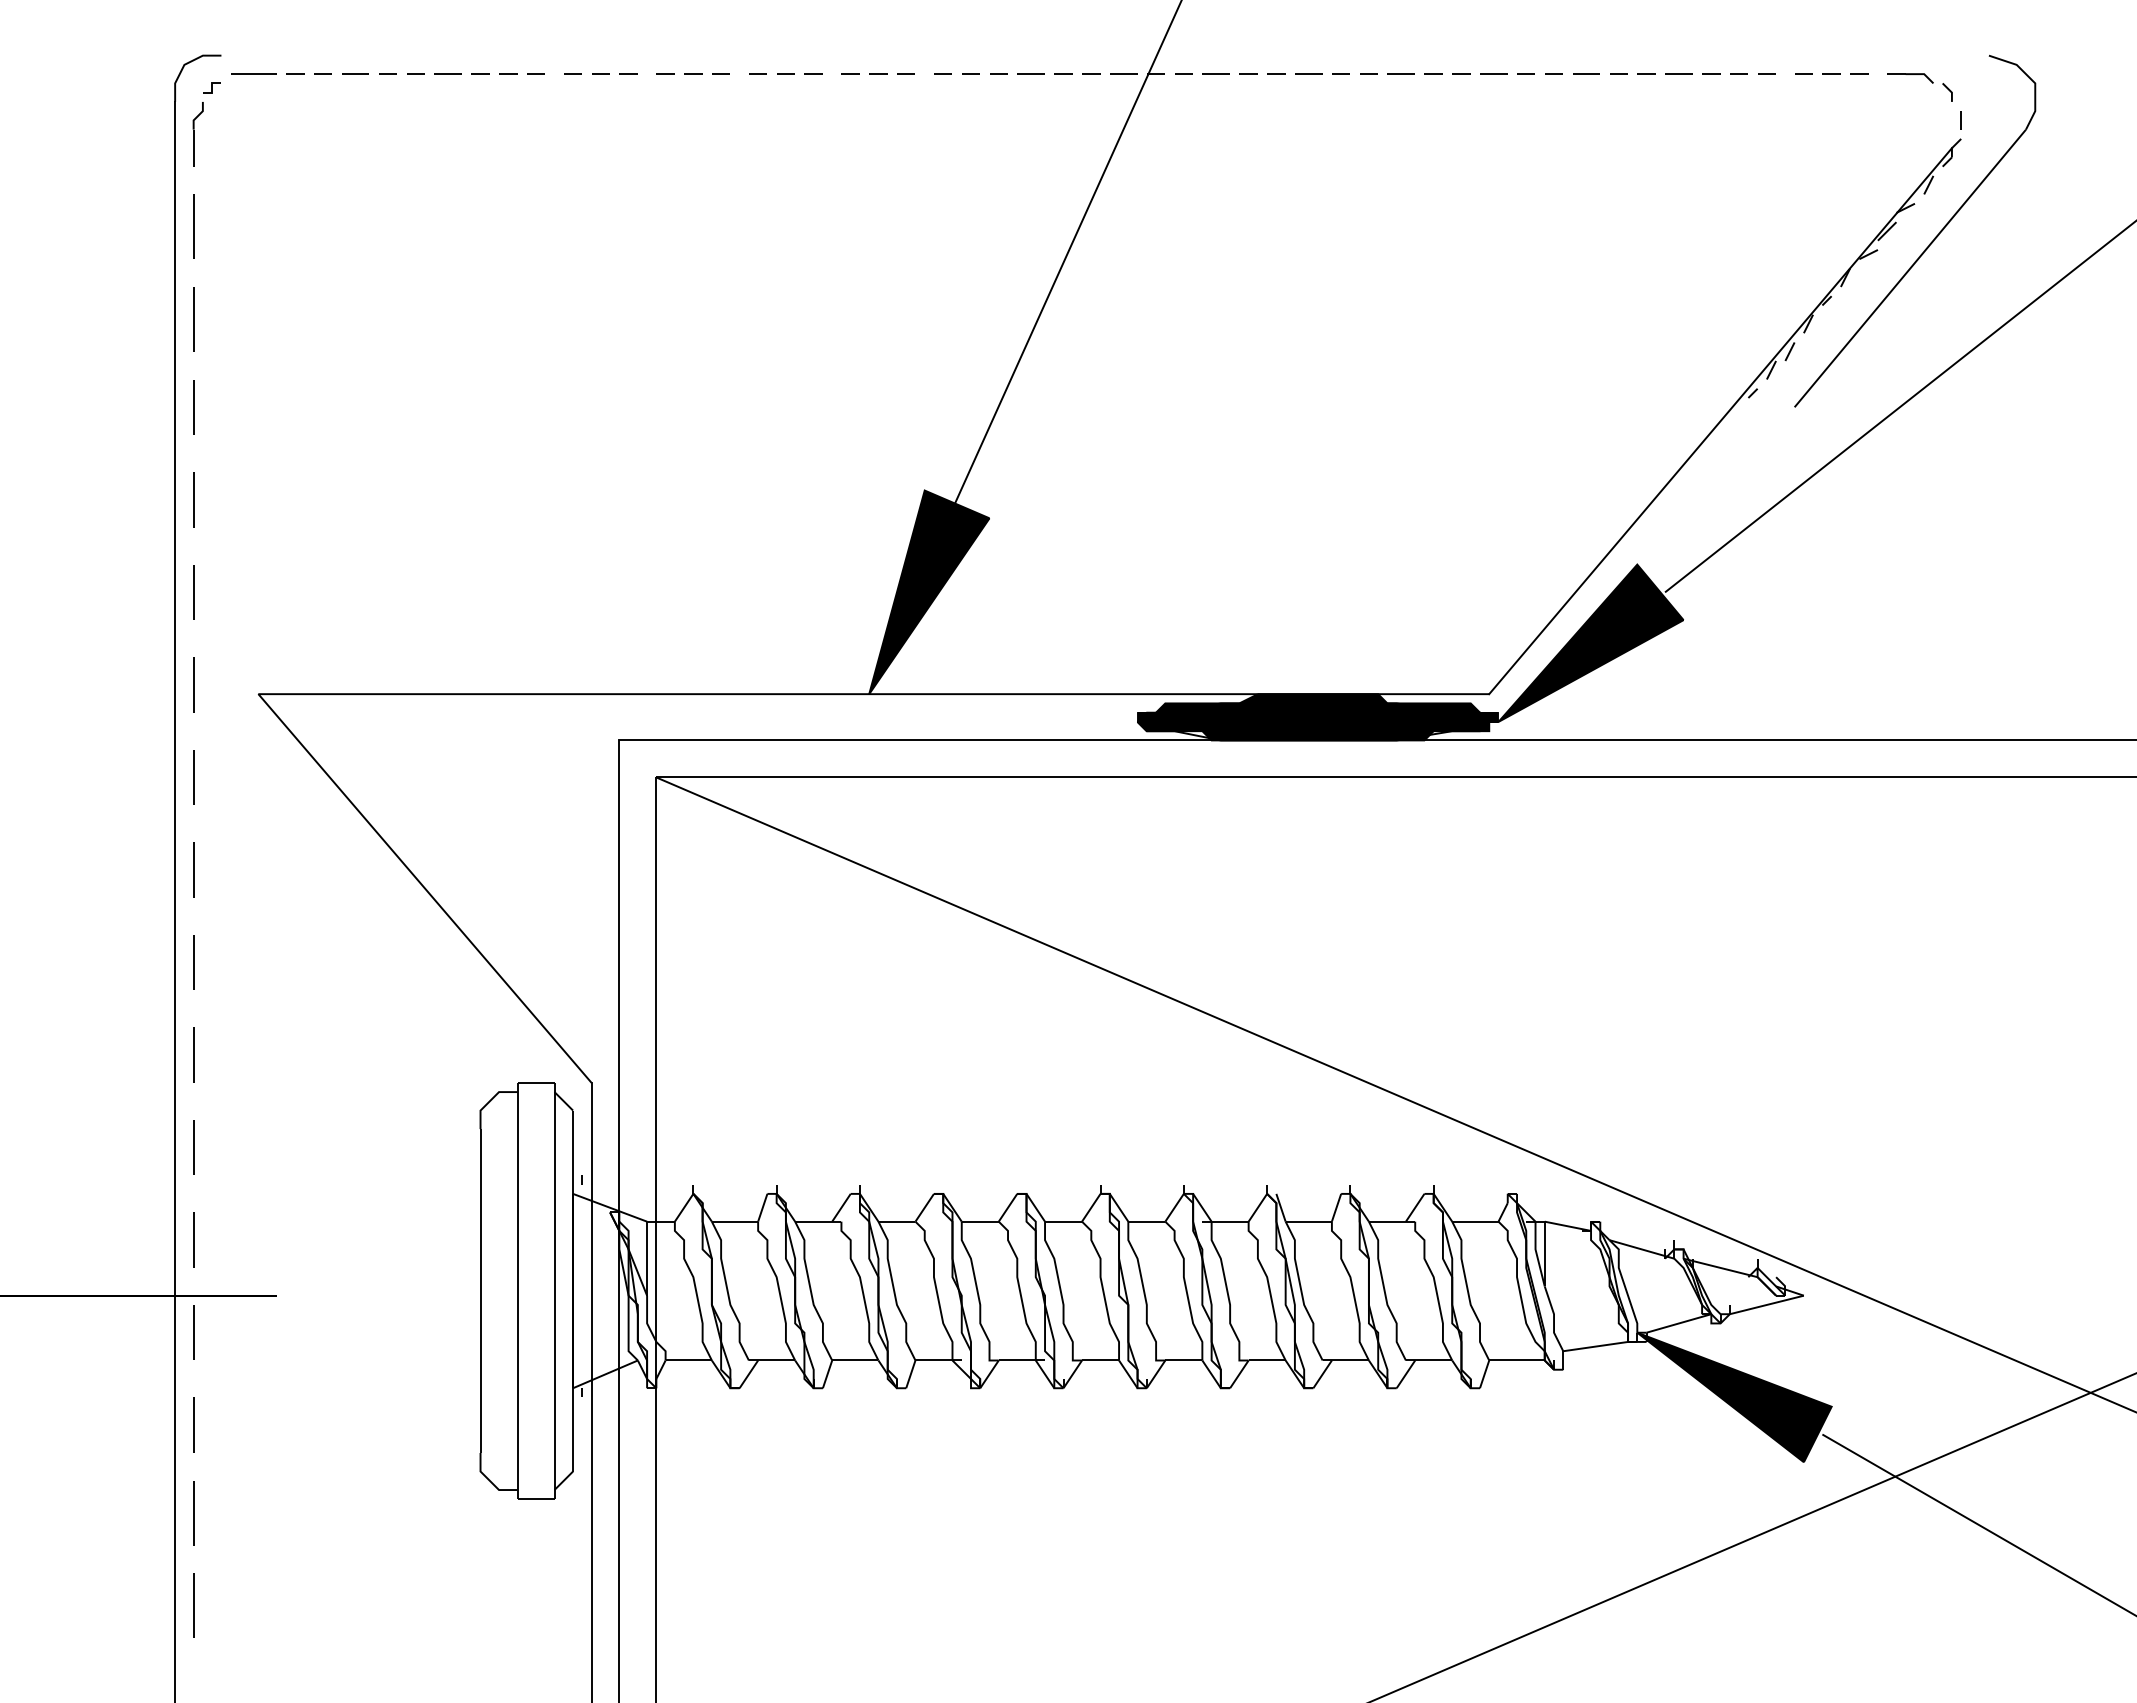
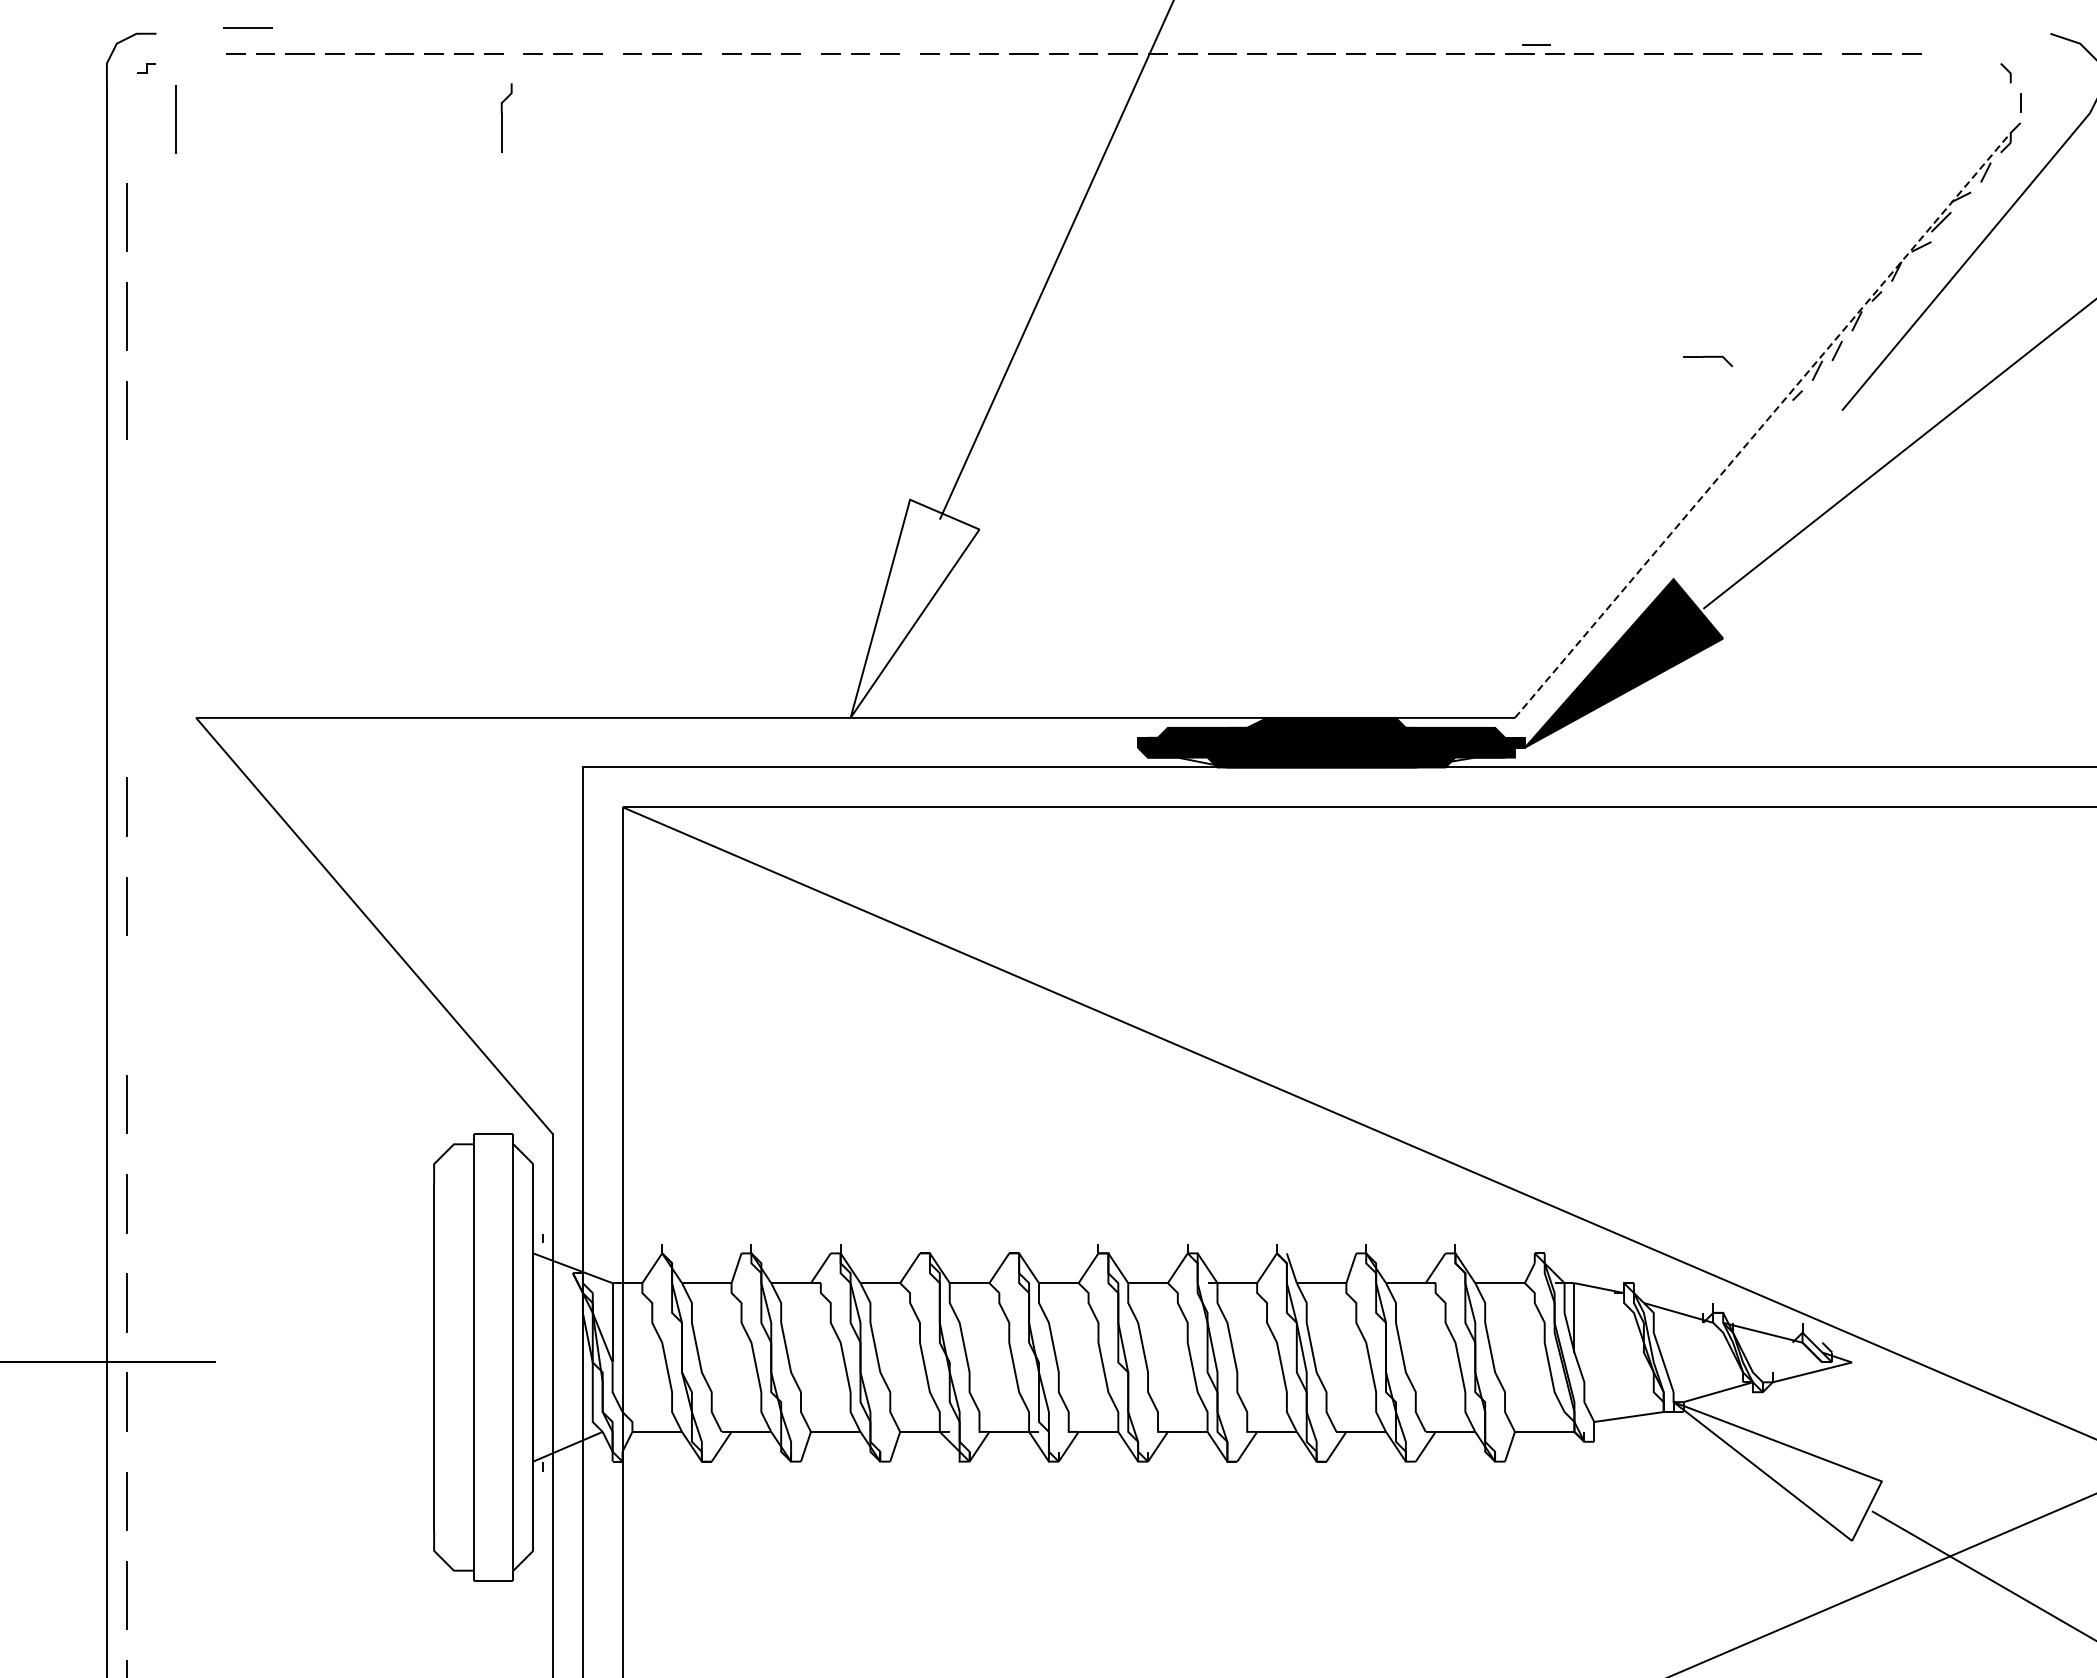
line: (1509, 65) -> (1536, 44), added
line: (253, 73) -> (247, 27), moved
part: (1910, 78) -> (1708, 361), moved
part: (197, 134) -> (505, 118), moved
line: (239, 135) -> (175, 119), added
line: (1720, 421) -> (1762, 425), solid -> dashed
line: (193, 499) -> (126, 509), removed
line: (193, 592) -> (126, 609), removed
fill: (929, 592) -> (915, 609), removed
line: (193, 684) -> (126, 707), removed
line: (193, 962) -> (126, 1005), removed
fill: (1734, 1397) -> (1777, 1471), removed

